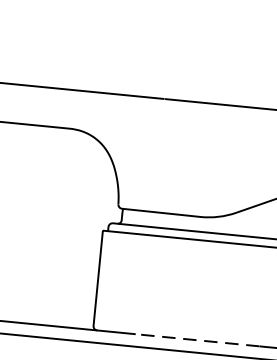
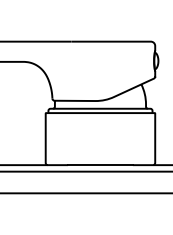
line: (195, 340) -> (99, 165), dashed -> solid

